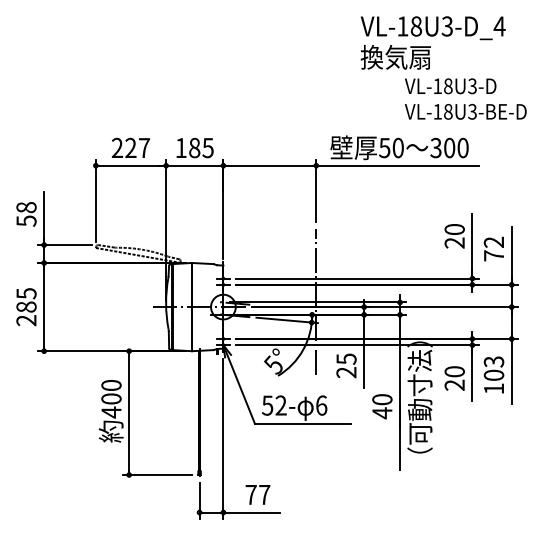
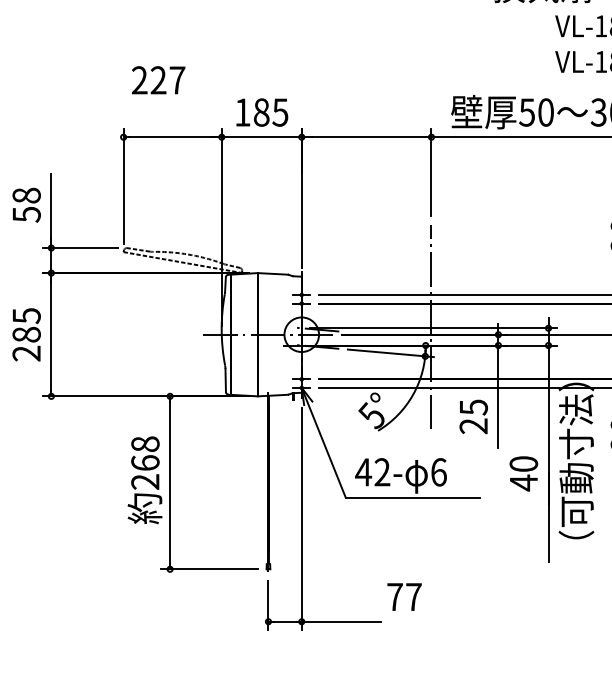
text: (130, 147) -> (157, 79), moved
text: (111, 398) -> (145, 462), 400 -> 268
text: (267, 405) -> (363, 472), 52- -> 42-
text: (257, 494) -> (403, 596), moved

